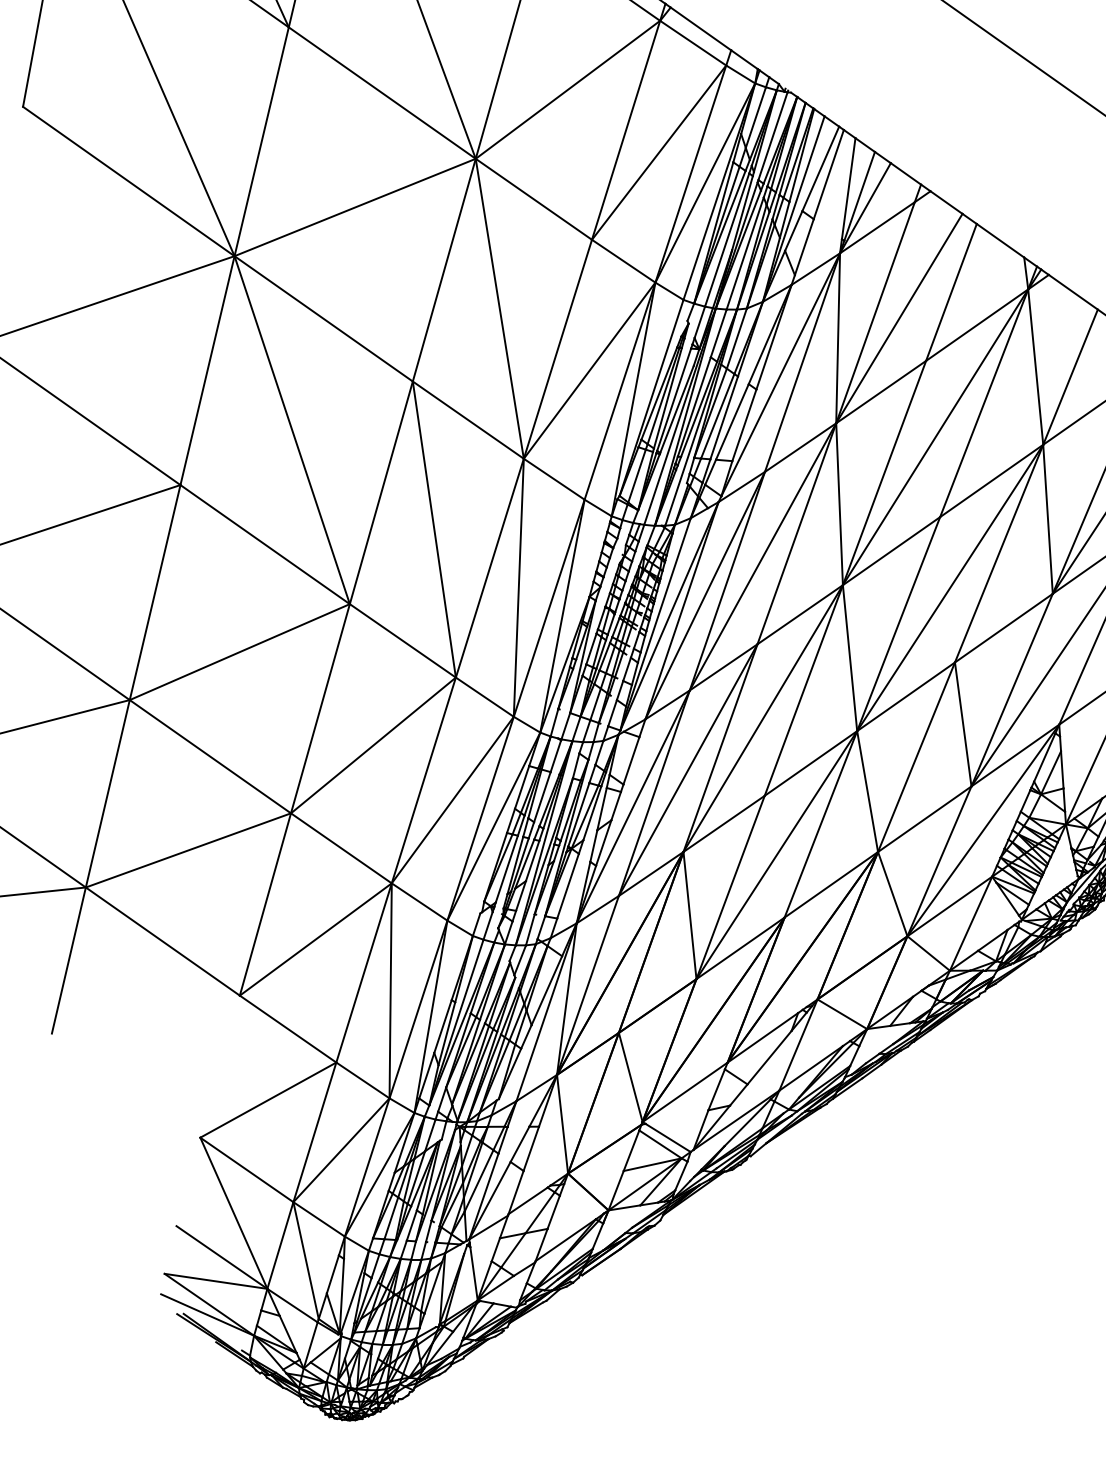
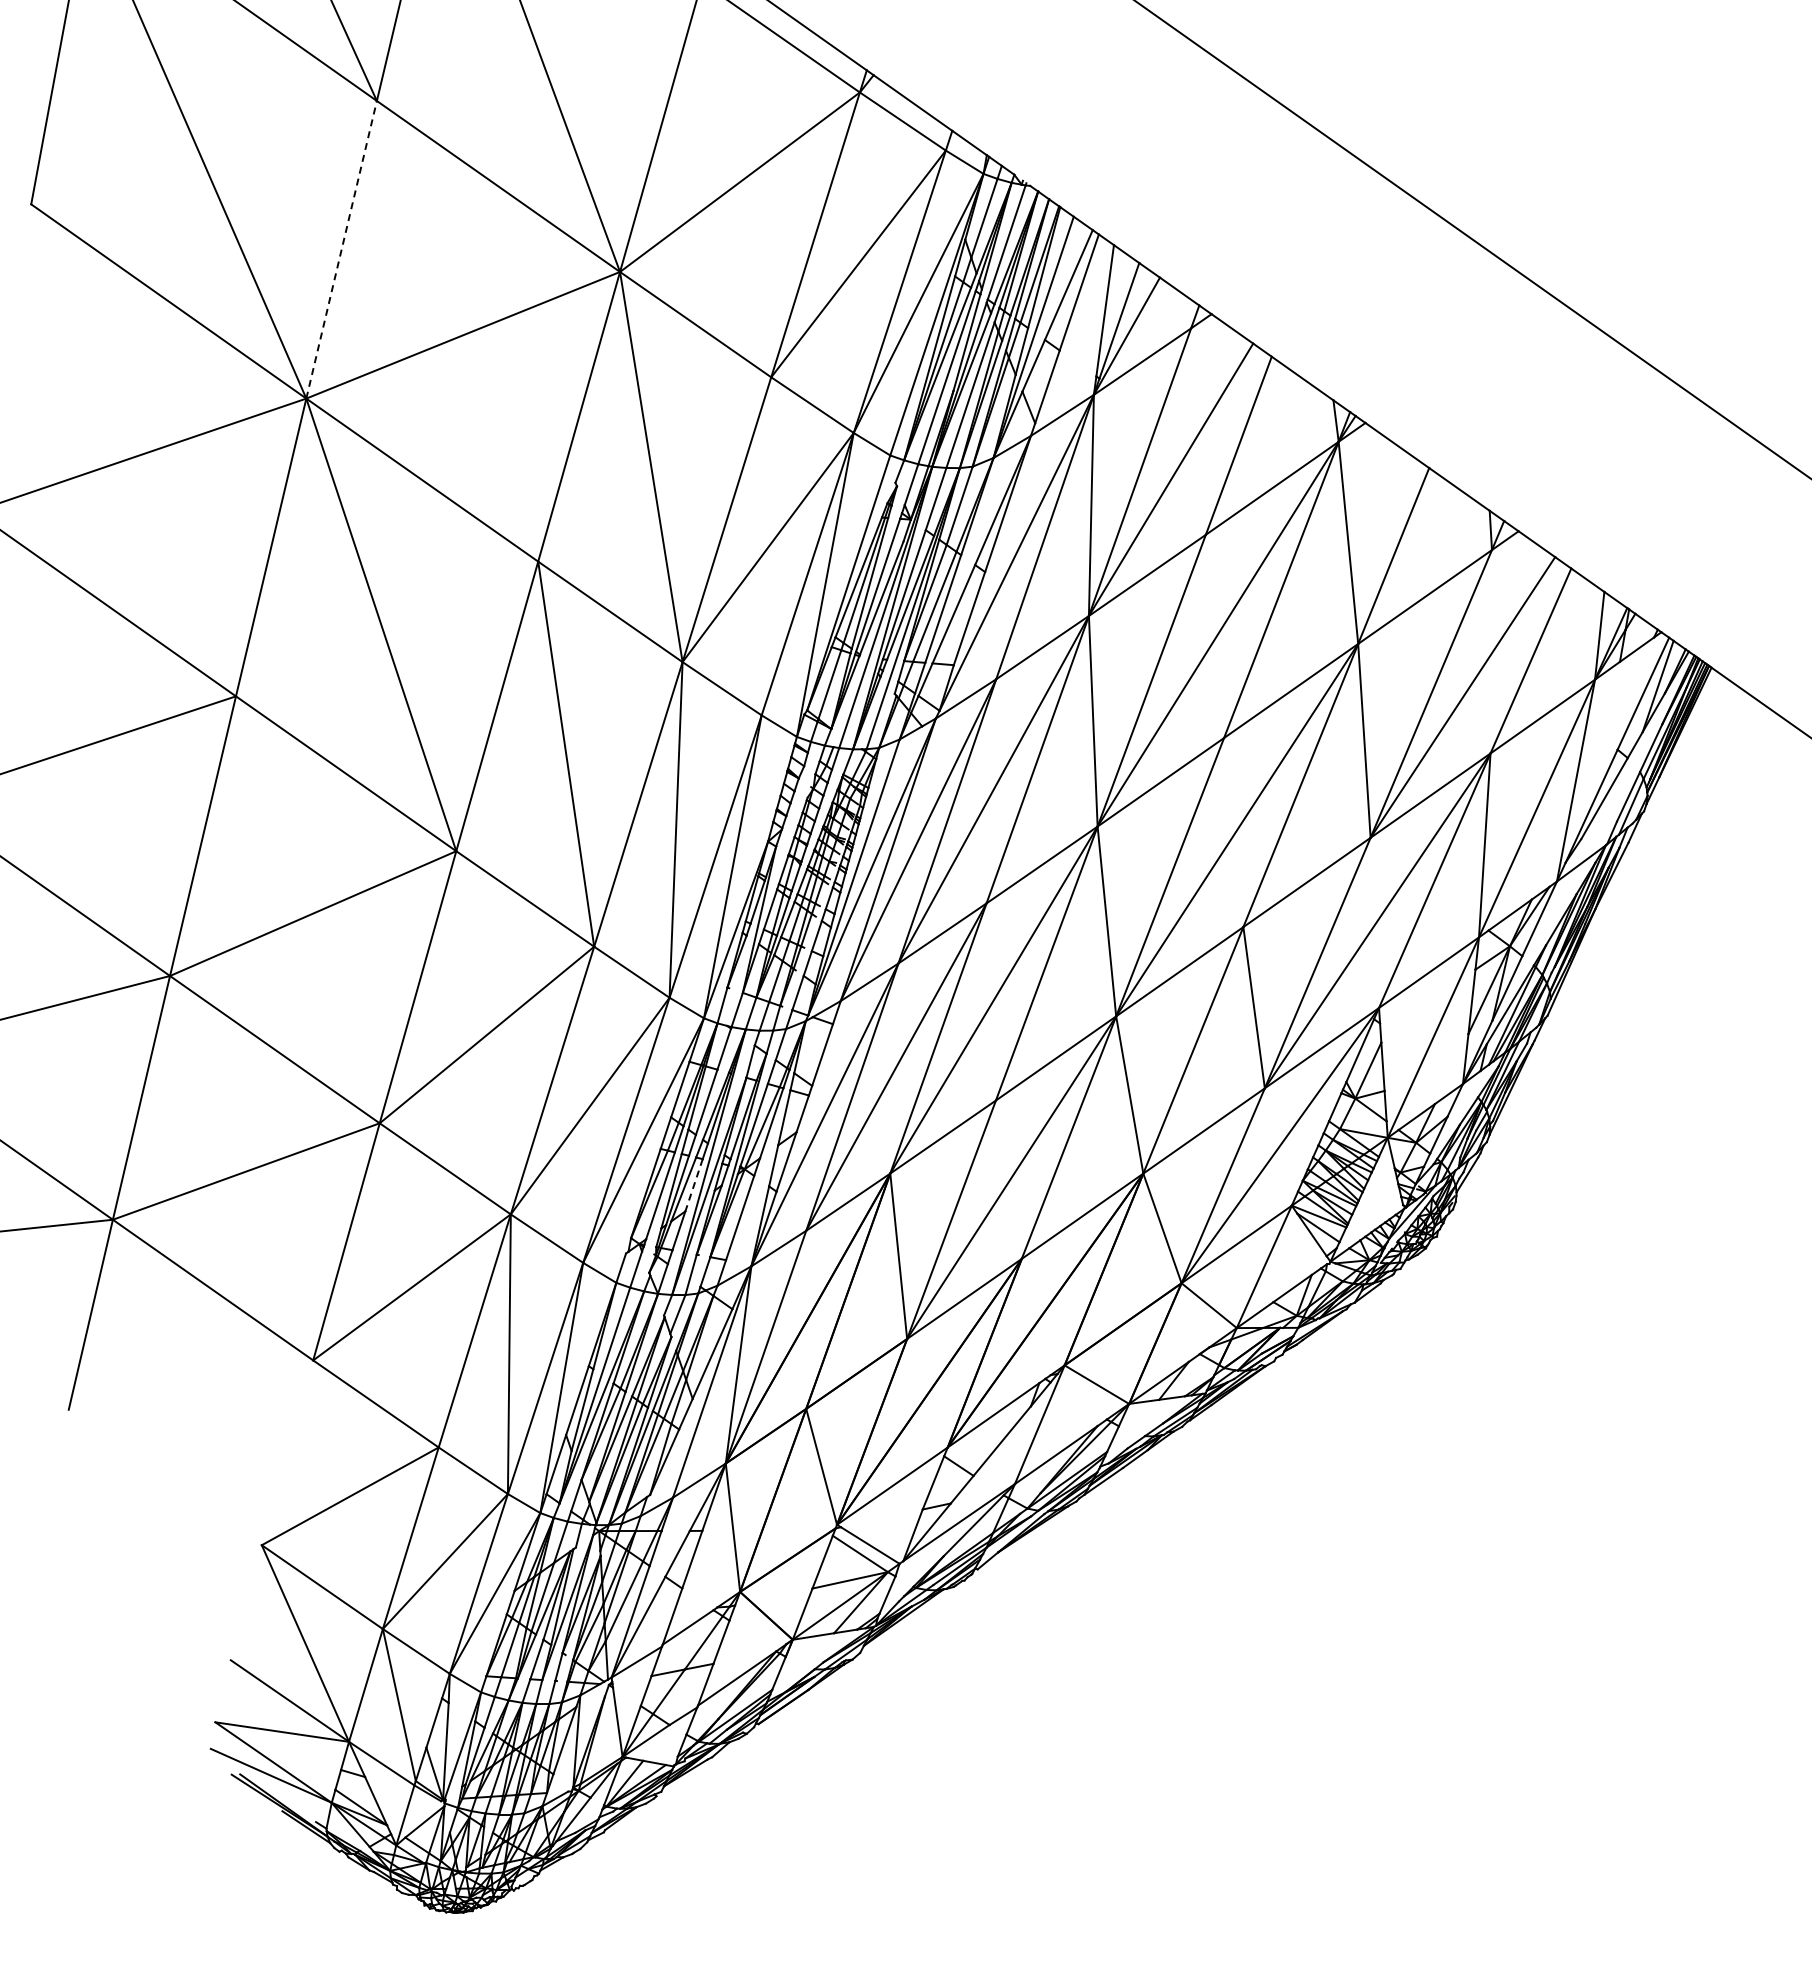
line: (261, 141) -> (341, 249), solid -> dashed
line: (532, 861) -> (694, 1185), solid -> dashed

